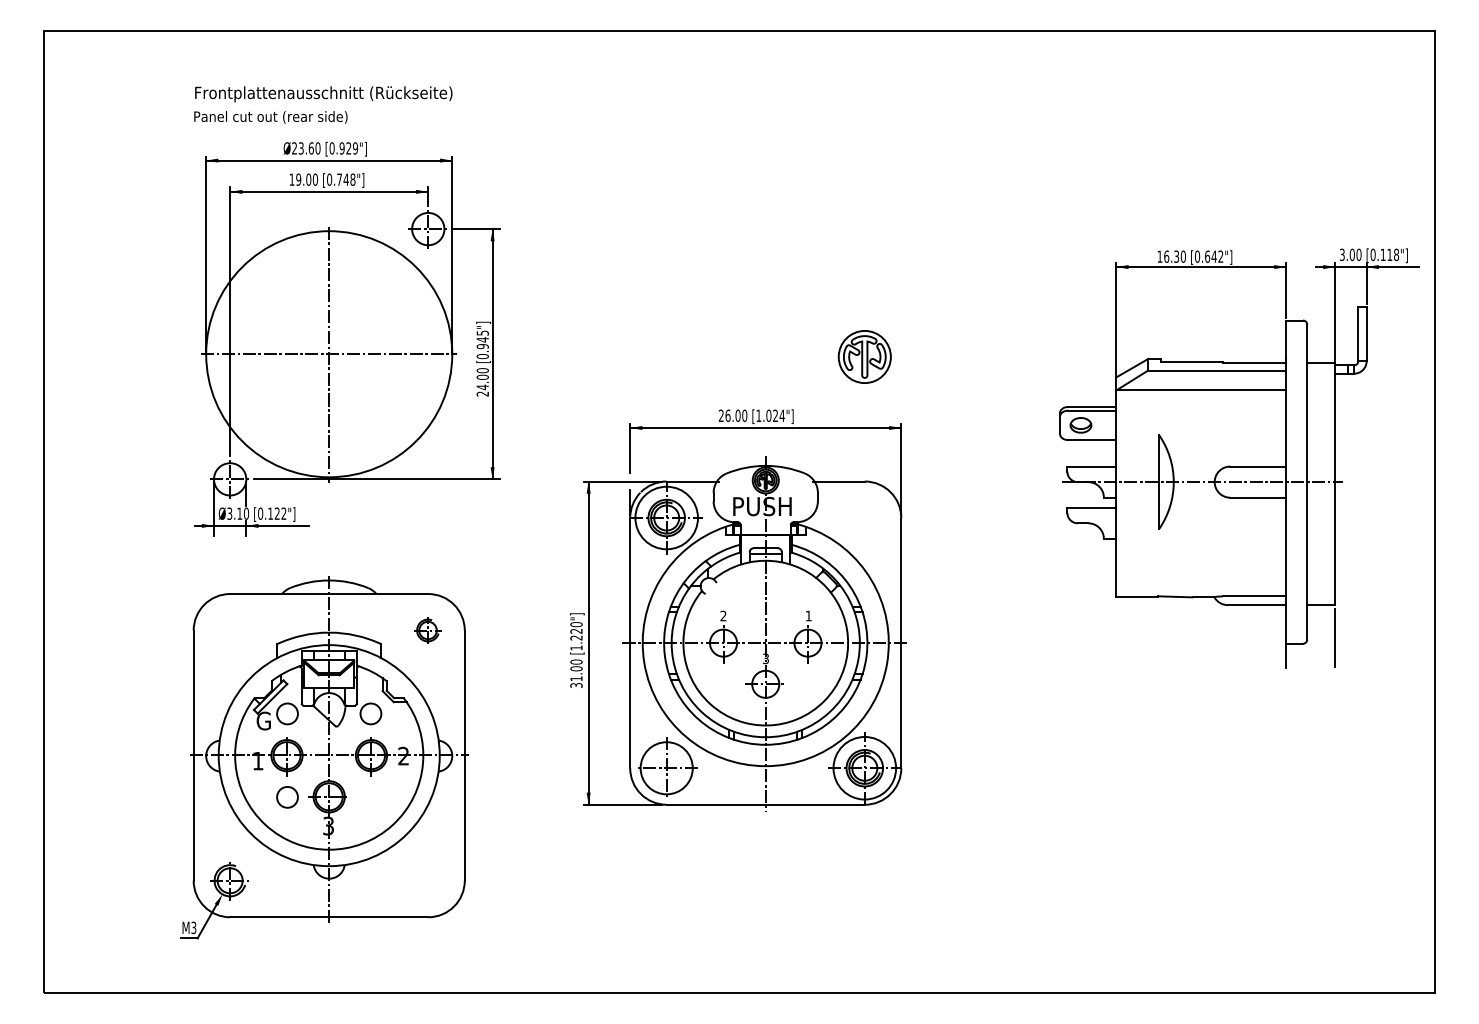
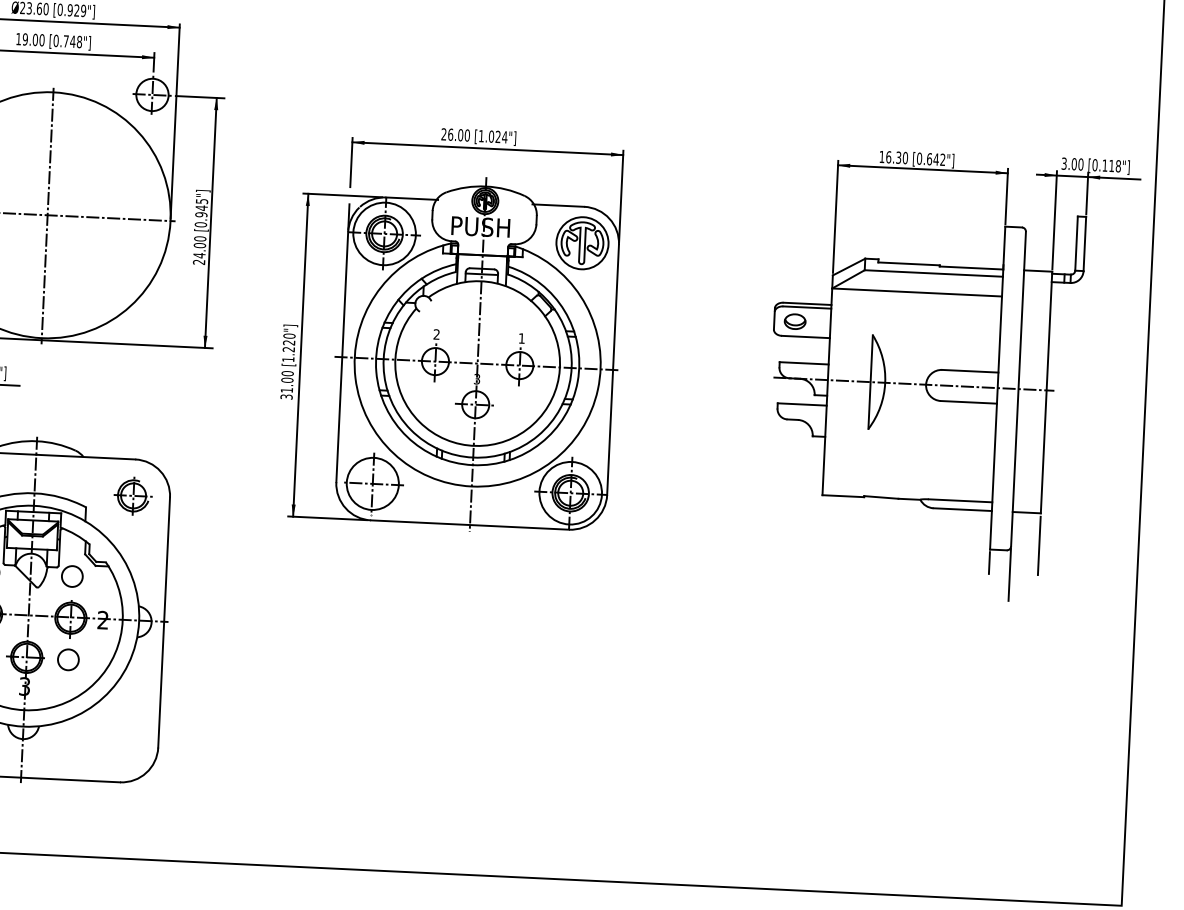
part: (738, 610) -> (451, 329), moved
part: (427, 630) -> (132, 495), size x1.43
line: (1307, 668) -> (1010, 575), added
circle: (370, 797) -> (67, 659), added

